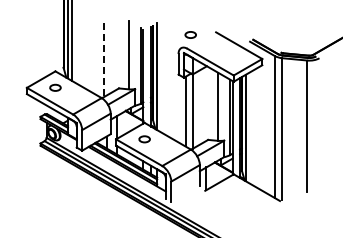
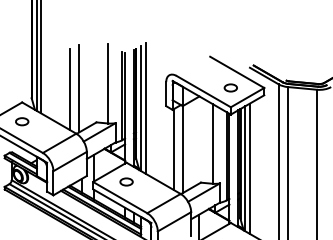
part: (190, 34) -> (230, 87), moved
line: (96, 59) -> (70, 88), added
line: (104, 60) -> (79, 89), dashed -> solid
line: (160, 76) -> (145, 108), added
line: (250, 127) -> (250, 168), added

